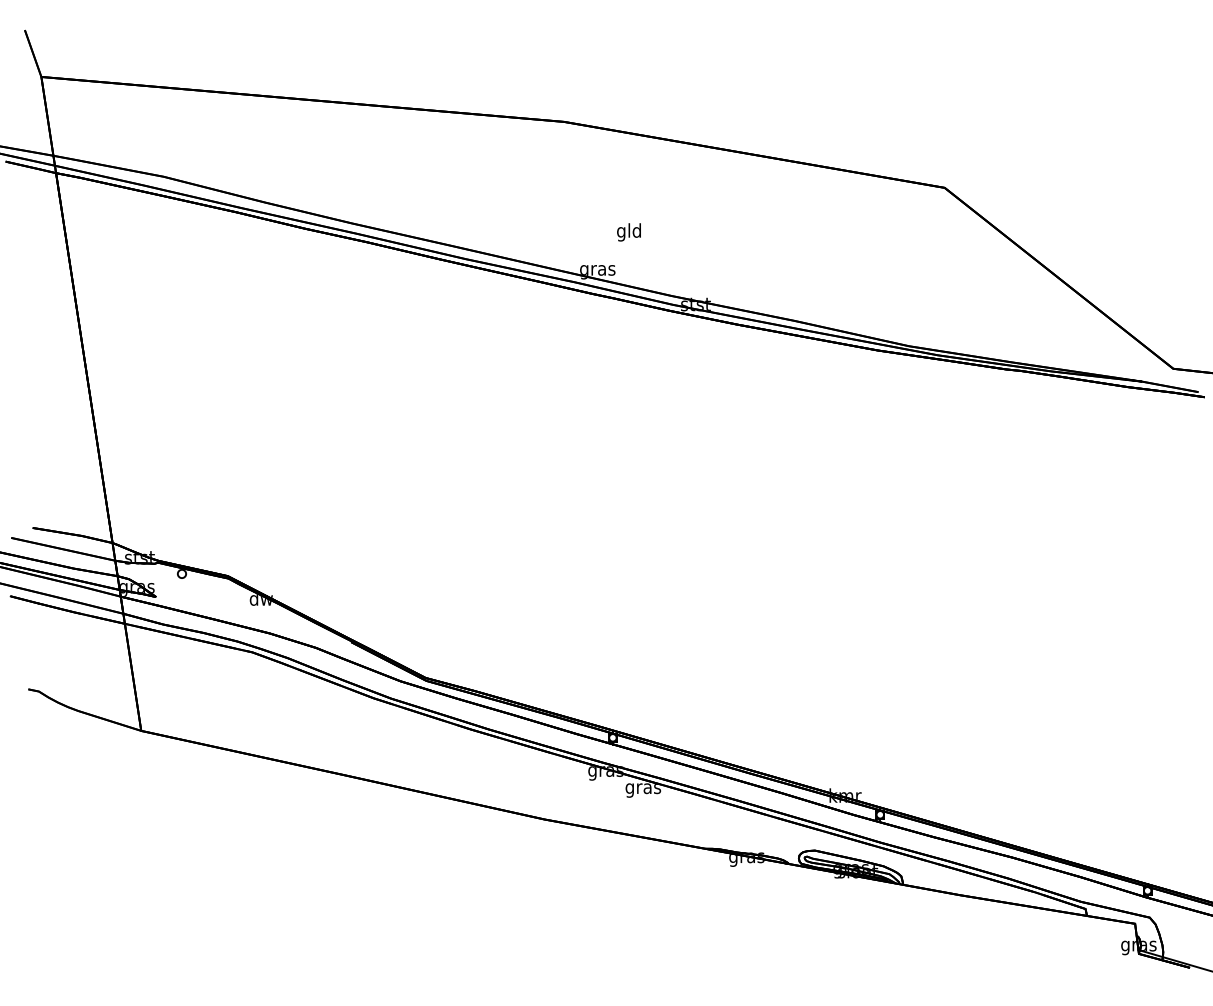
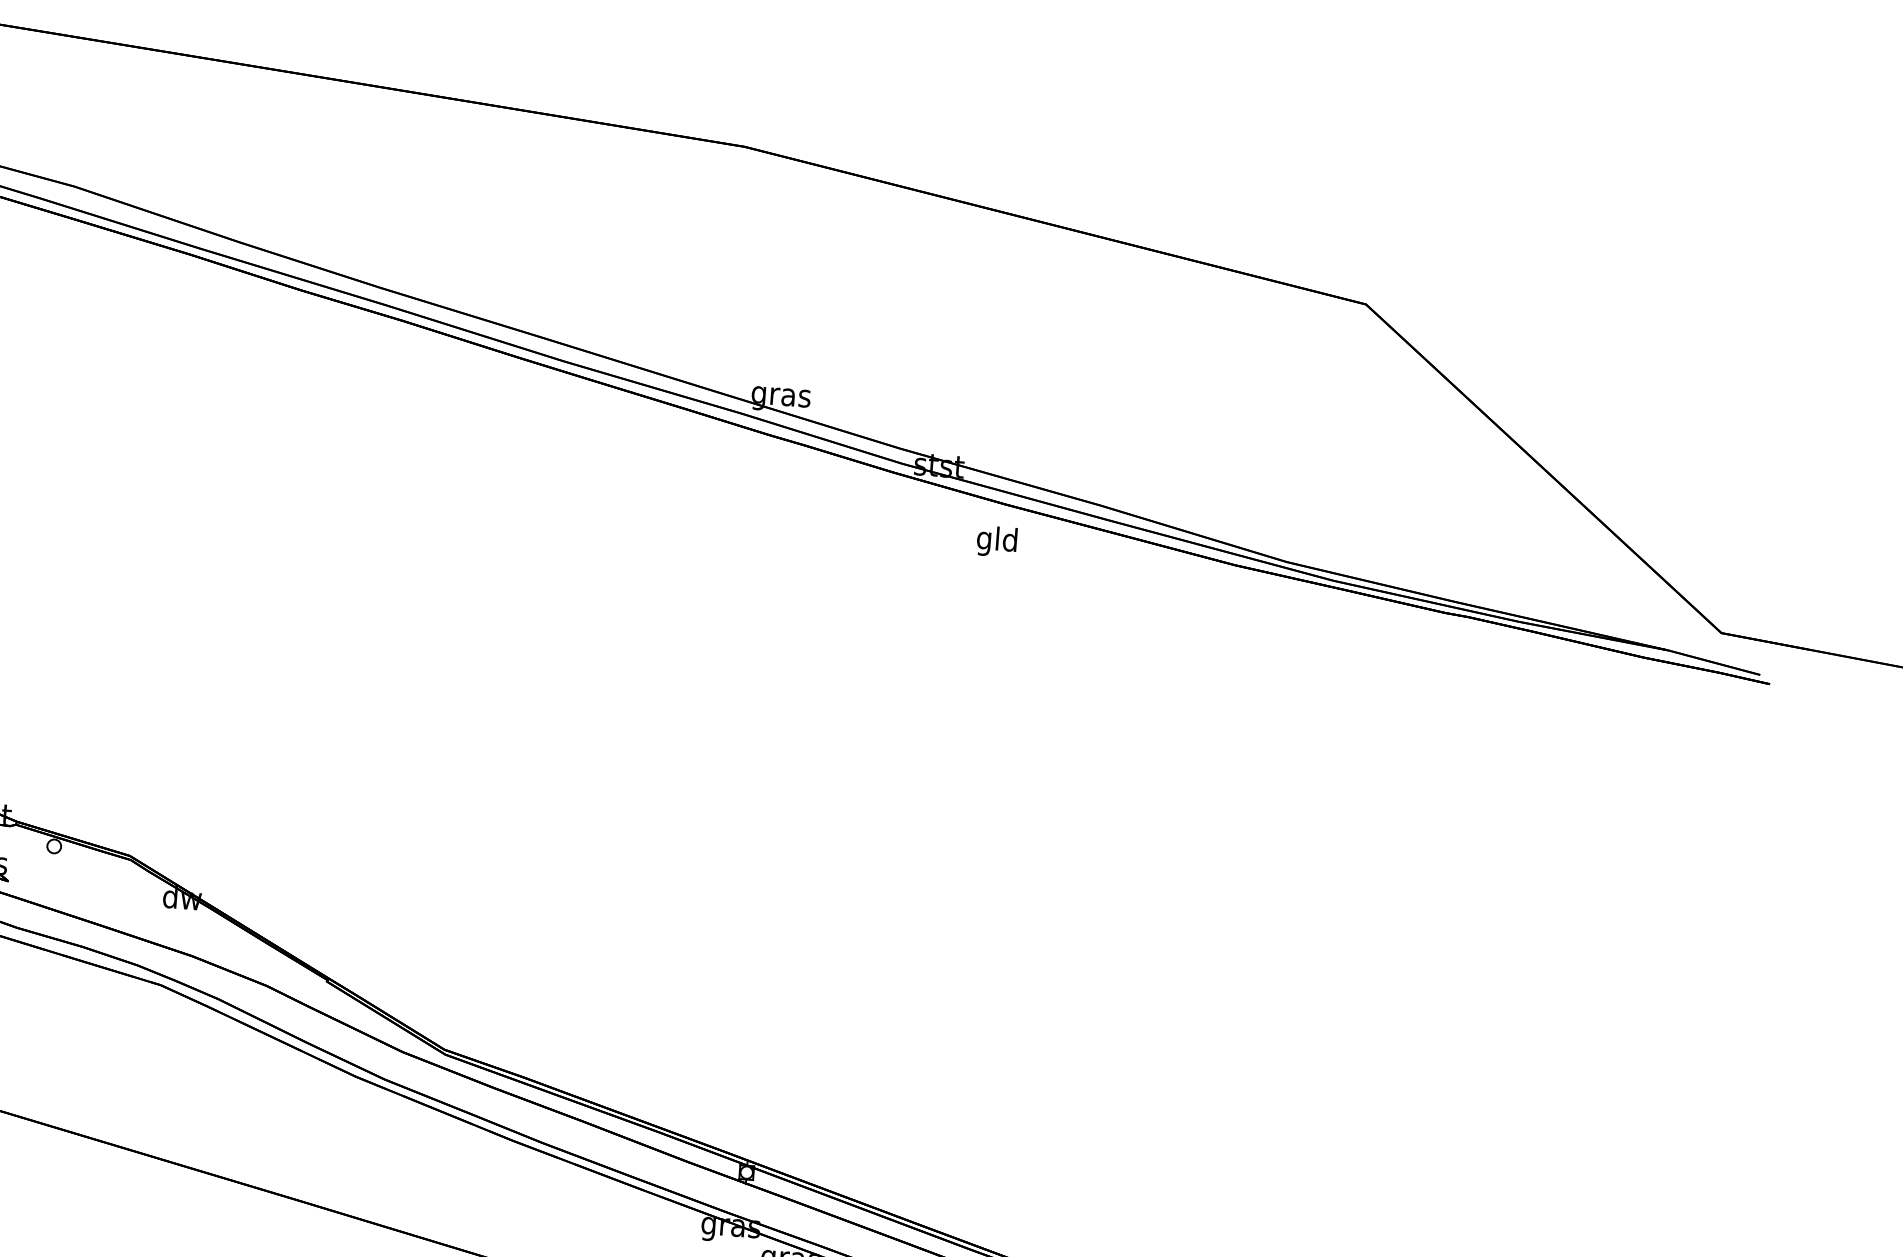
text: (628, 232) -> (996, 541), moved

